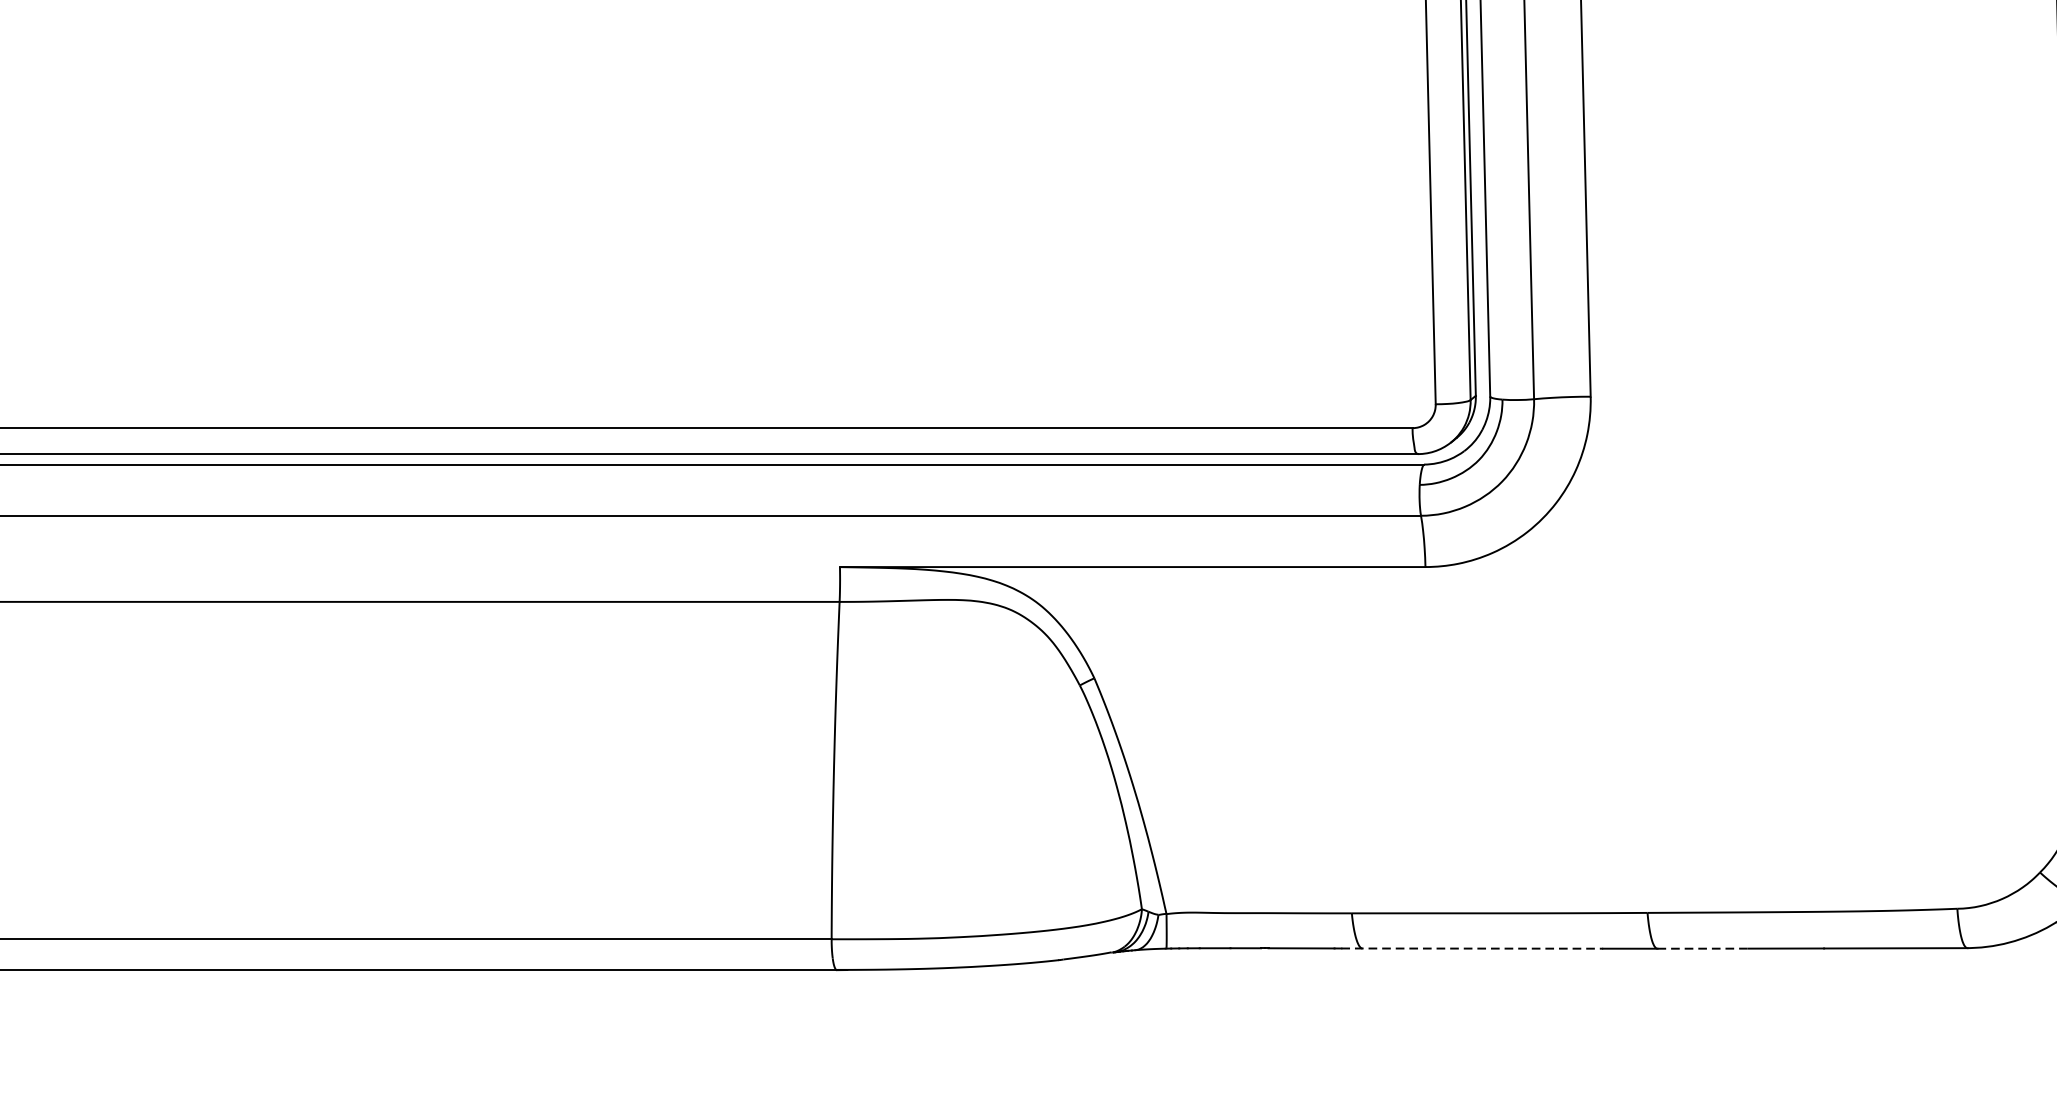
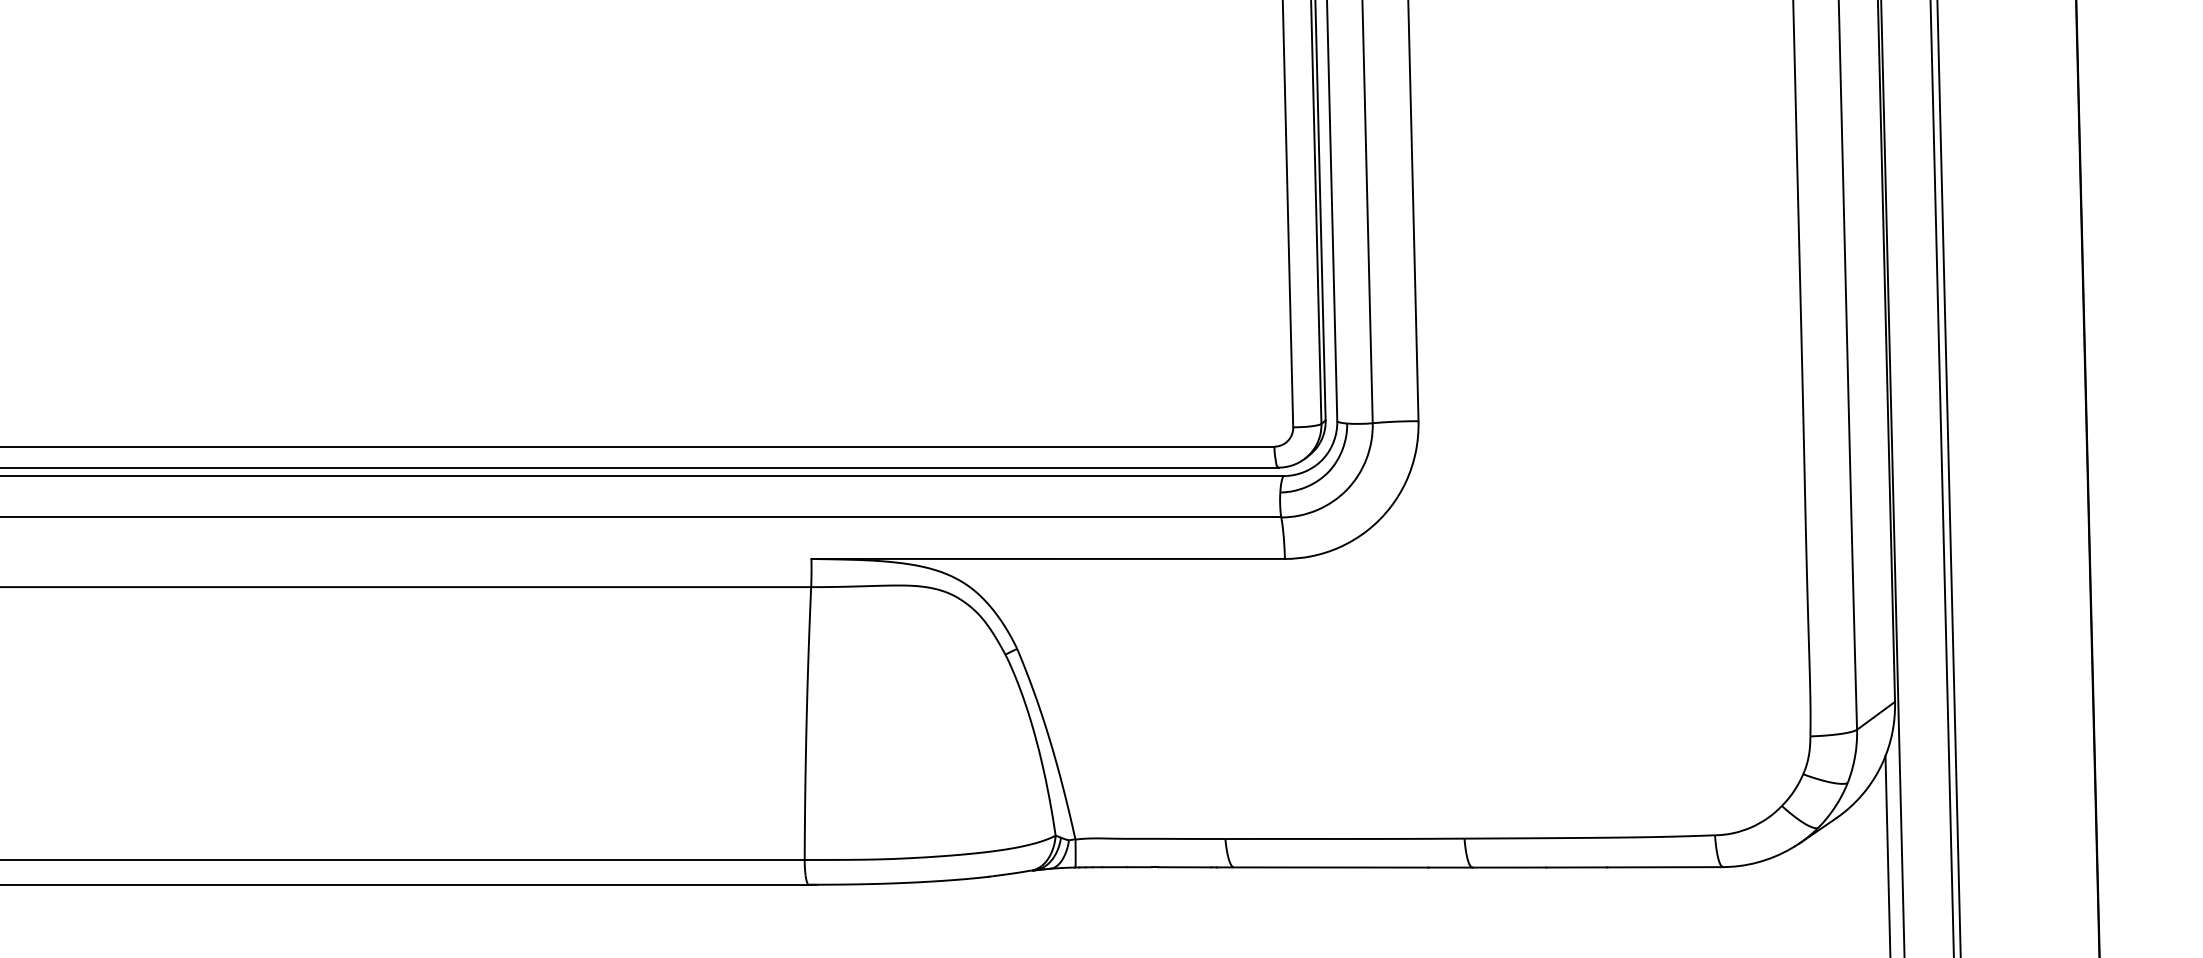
line: (1471, 948) -> (1322, 867), dashed -> solid
line: (1703, 948) -> (1509, 867), dashed -> solid

